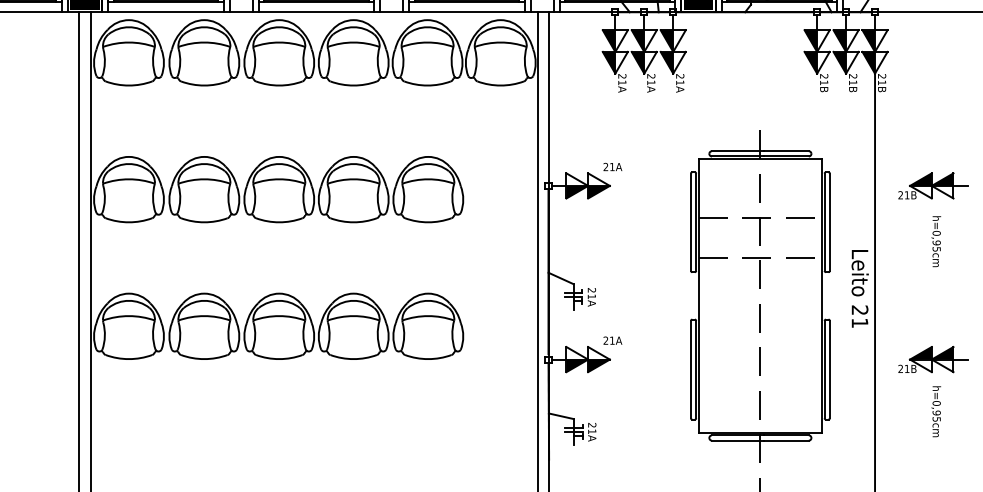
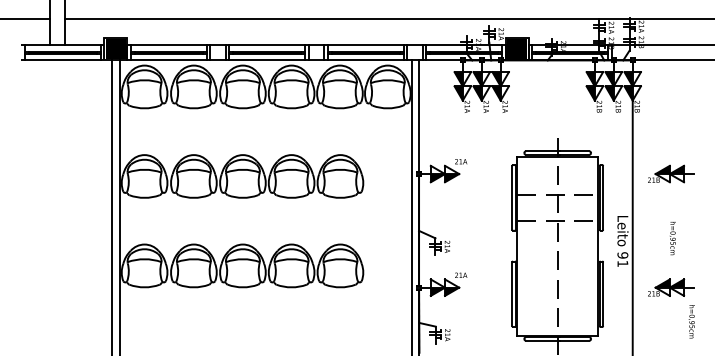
text: (935, 241) -> (672, 238), moved
text: (859, 310) -> (622, 255), 21 -> 91
text: (935, 411) -> (691, 321), moved

